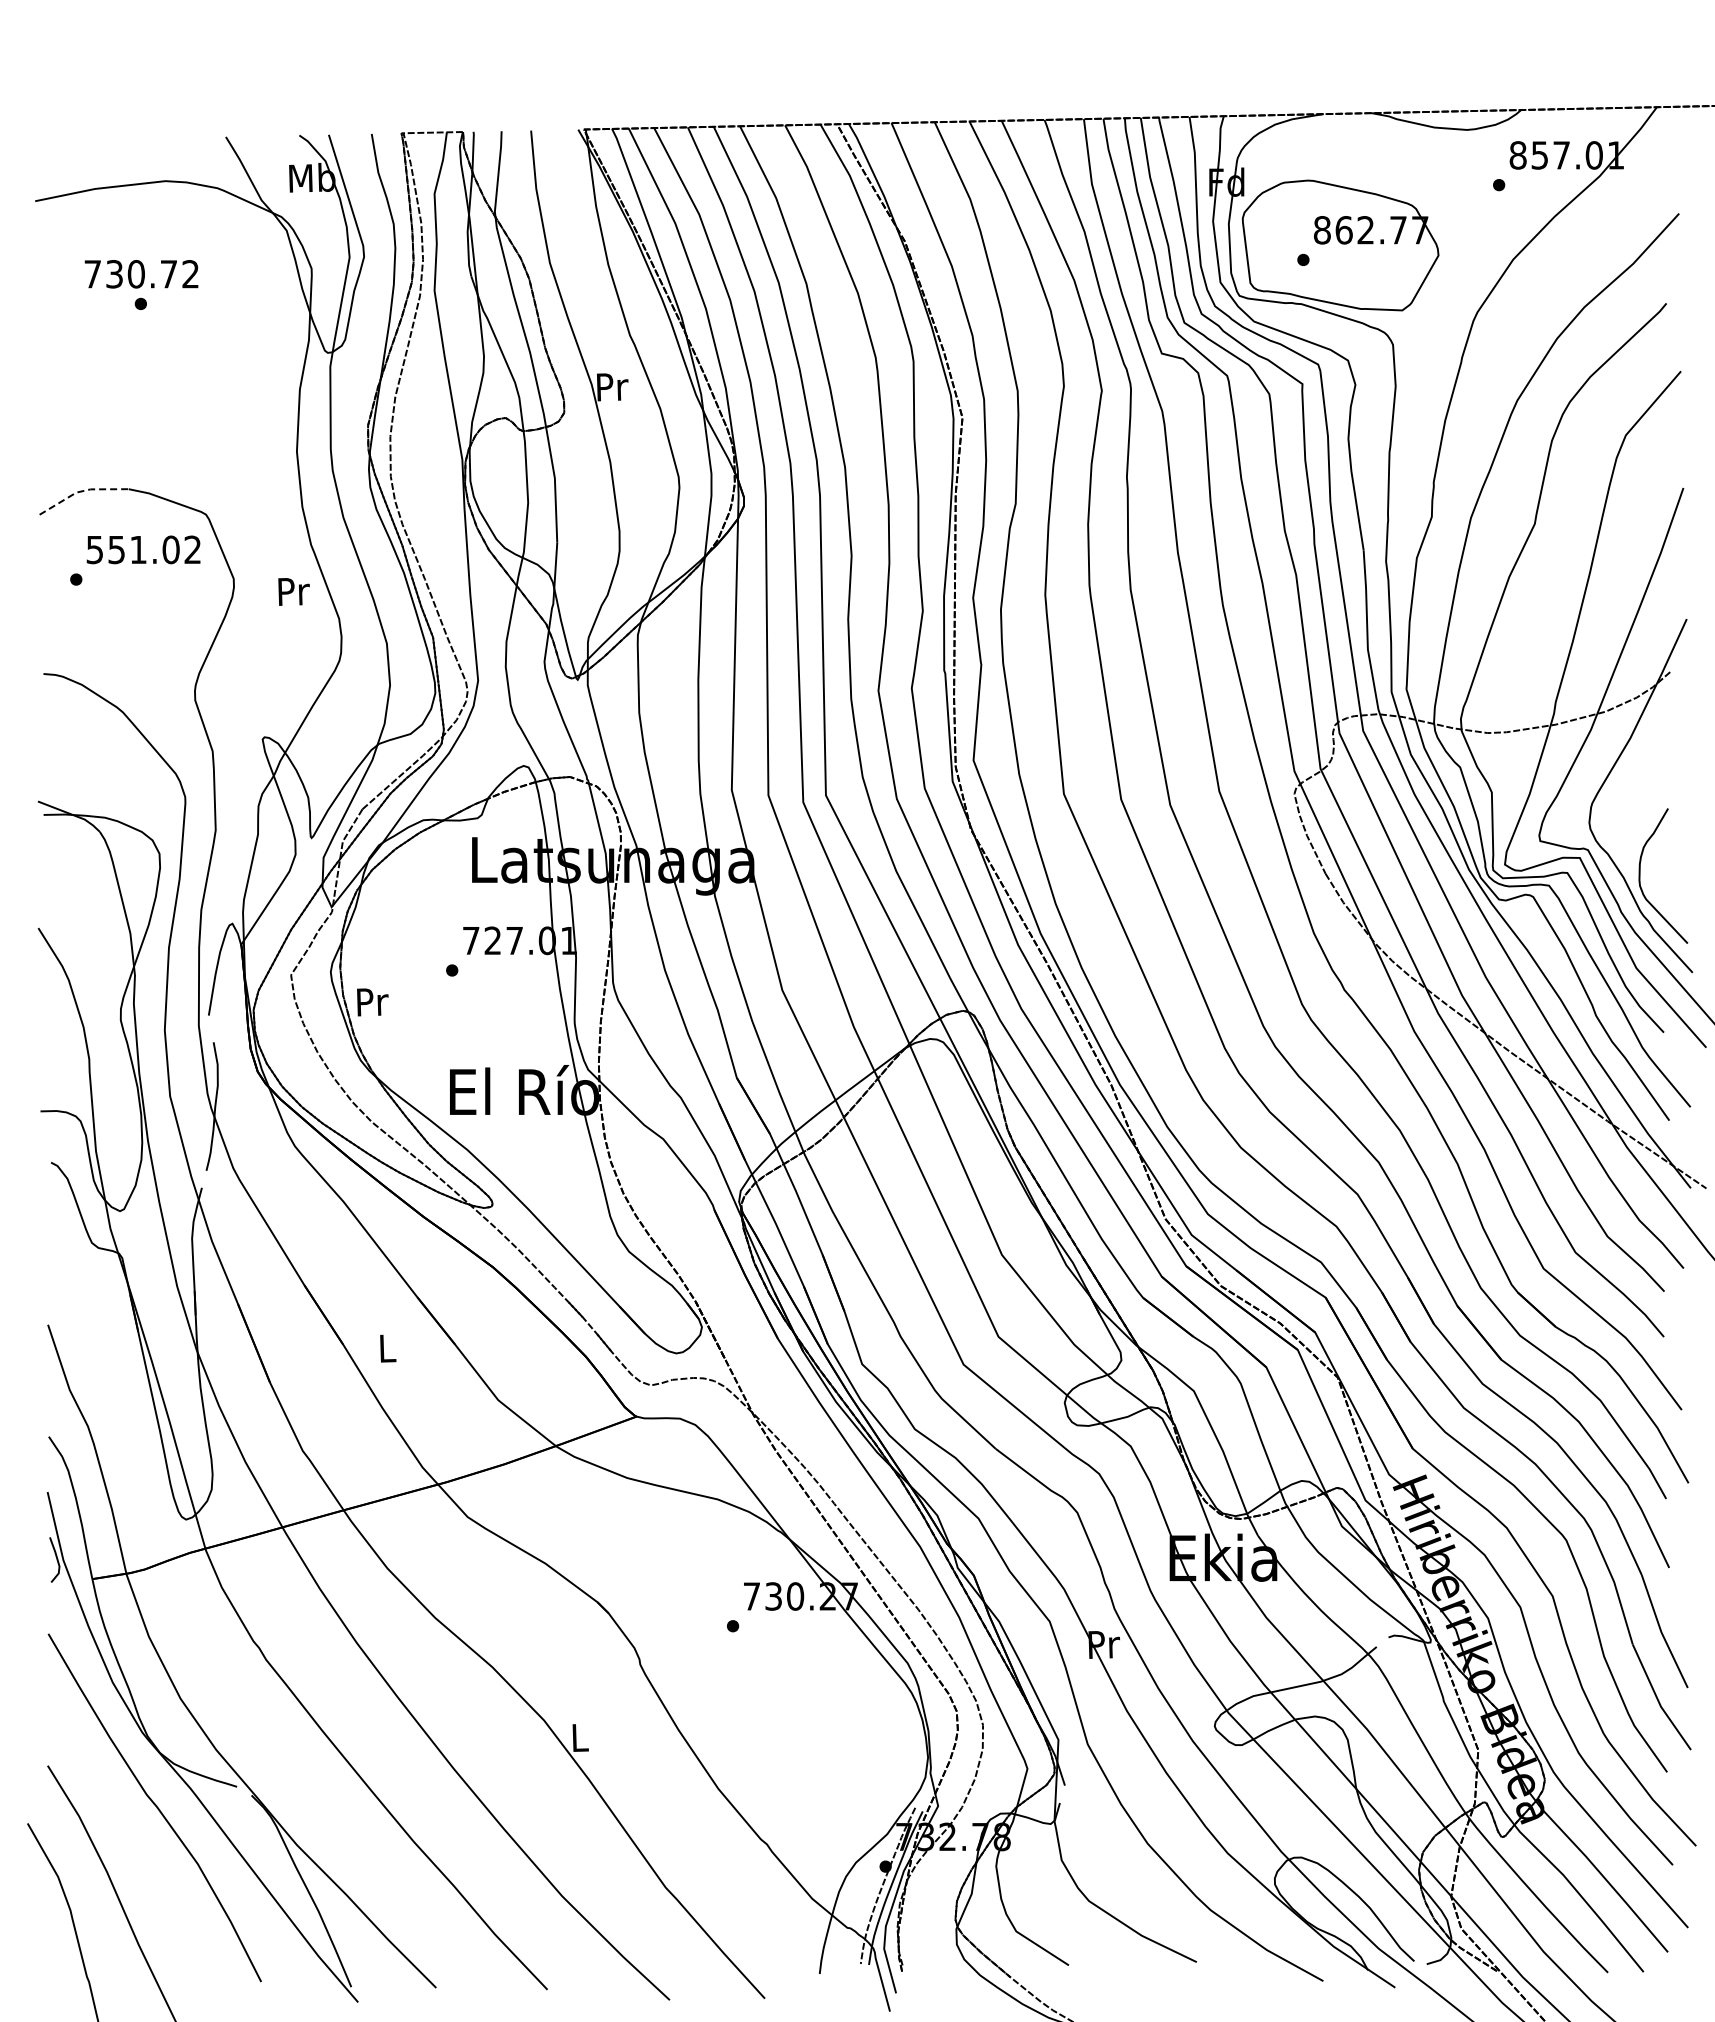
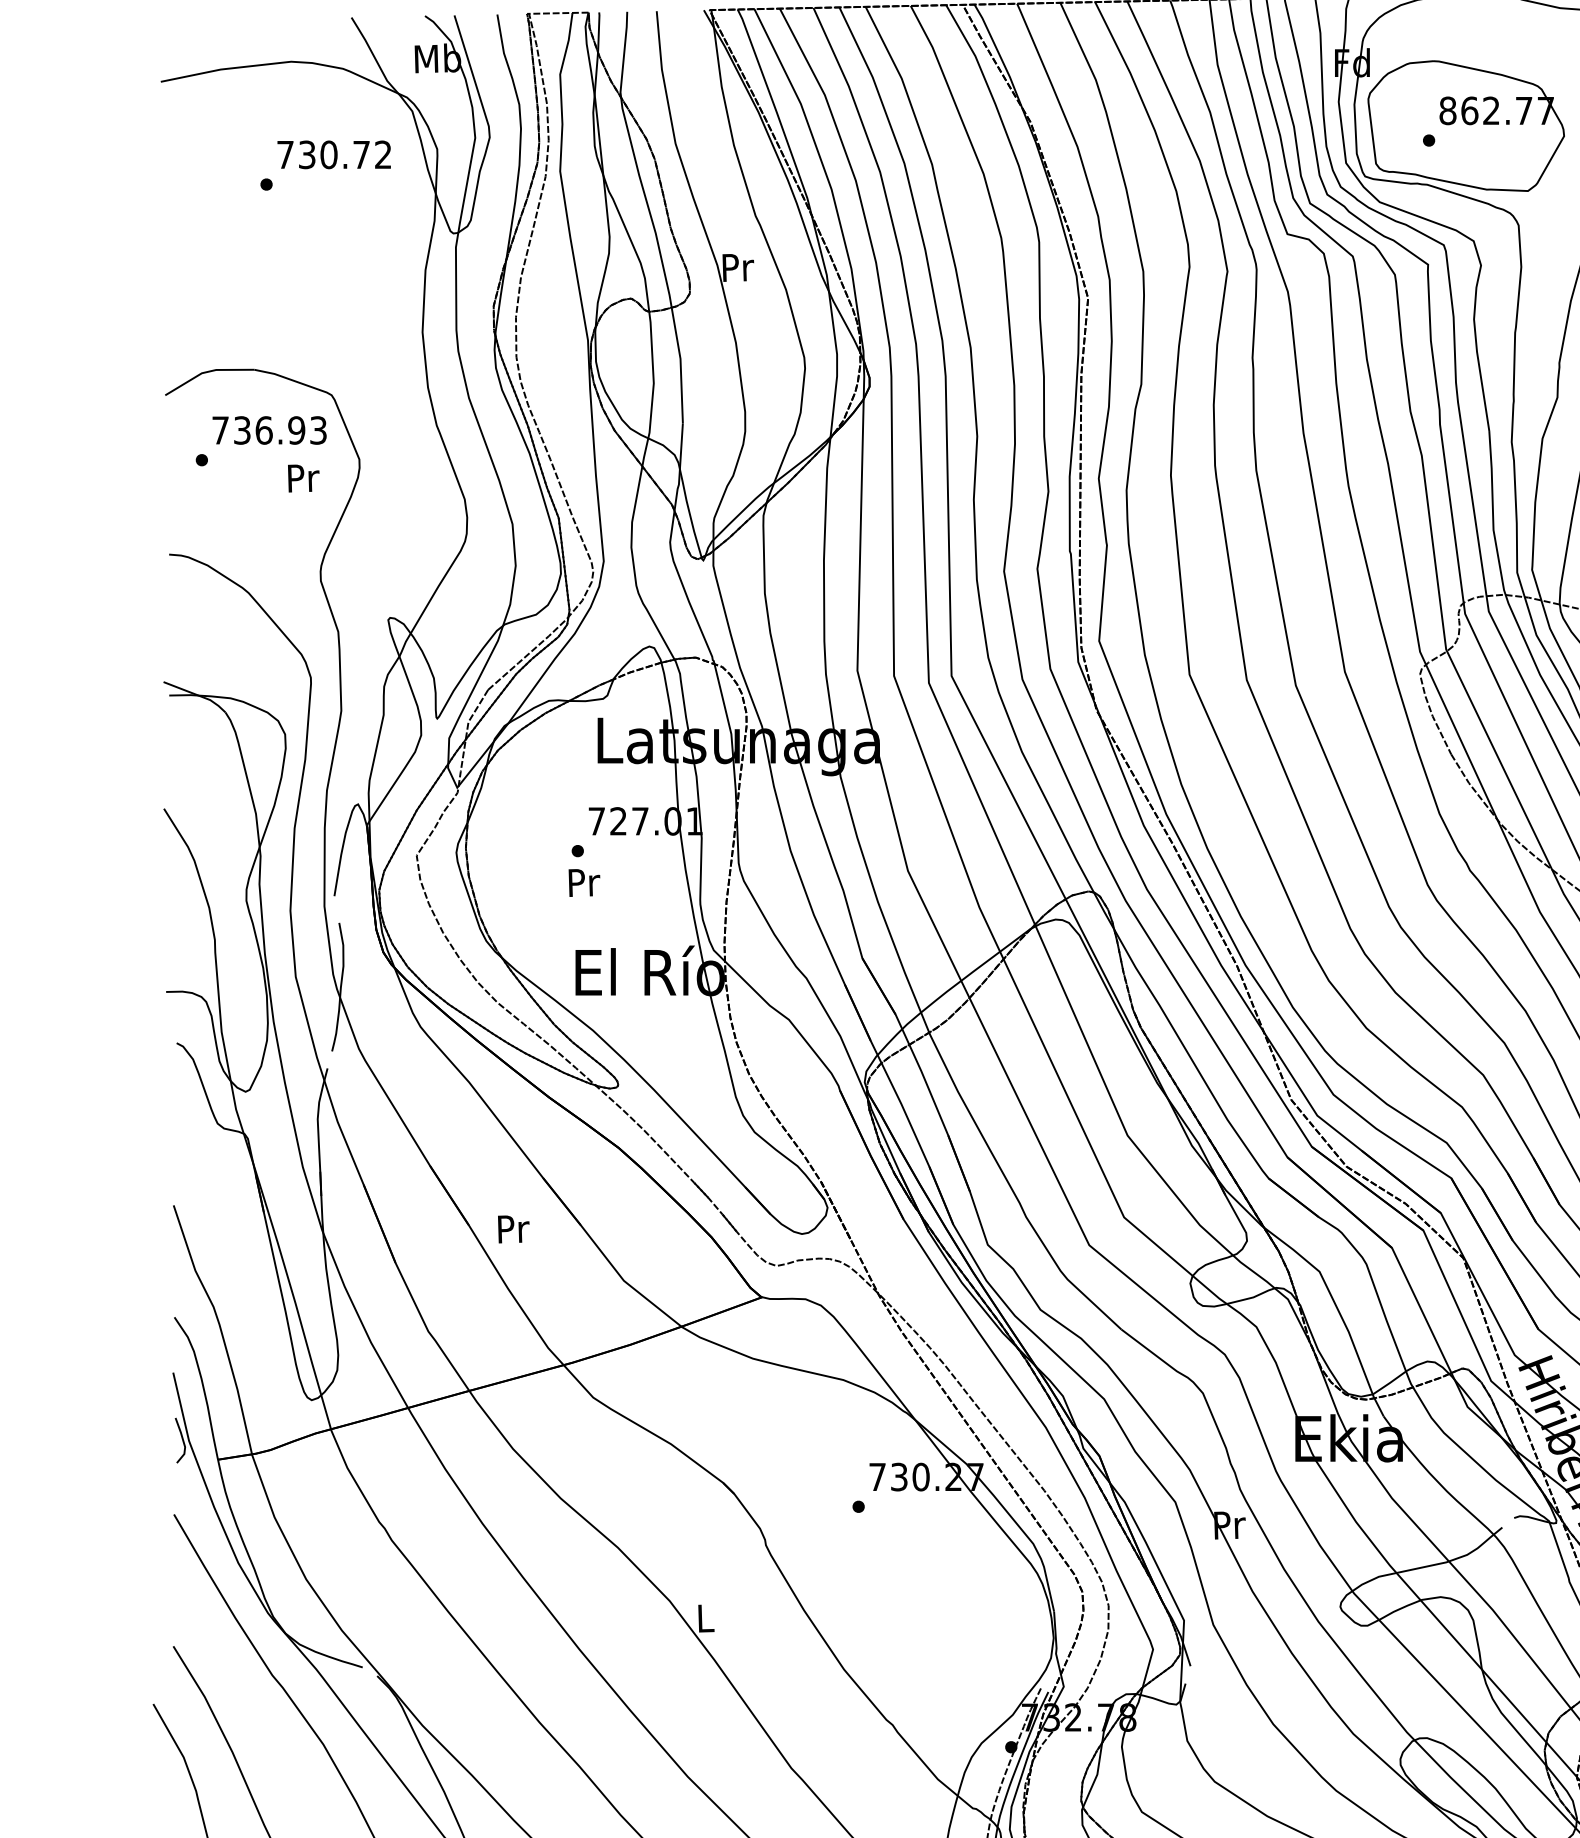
text: (141, 274) -> (334, 155), moved
line: (82, 491) -> (208, 372), dashed -> solid
text: (143, 549) -> (269, 430), 551.02 -> 736.93
text: (293, 591) -> (303, 478), moved
text: (372, 1002) -> (584, 883), moved
text: (387, 1348) -> (513, 1229), L -> Pr

